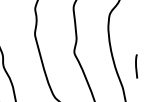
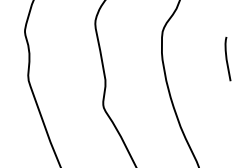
line: (136, 66) -> (227, 59), moved

